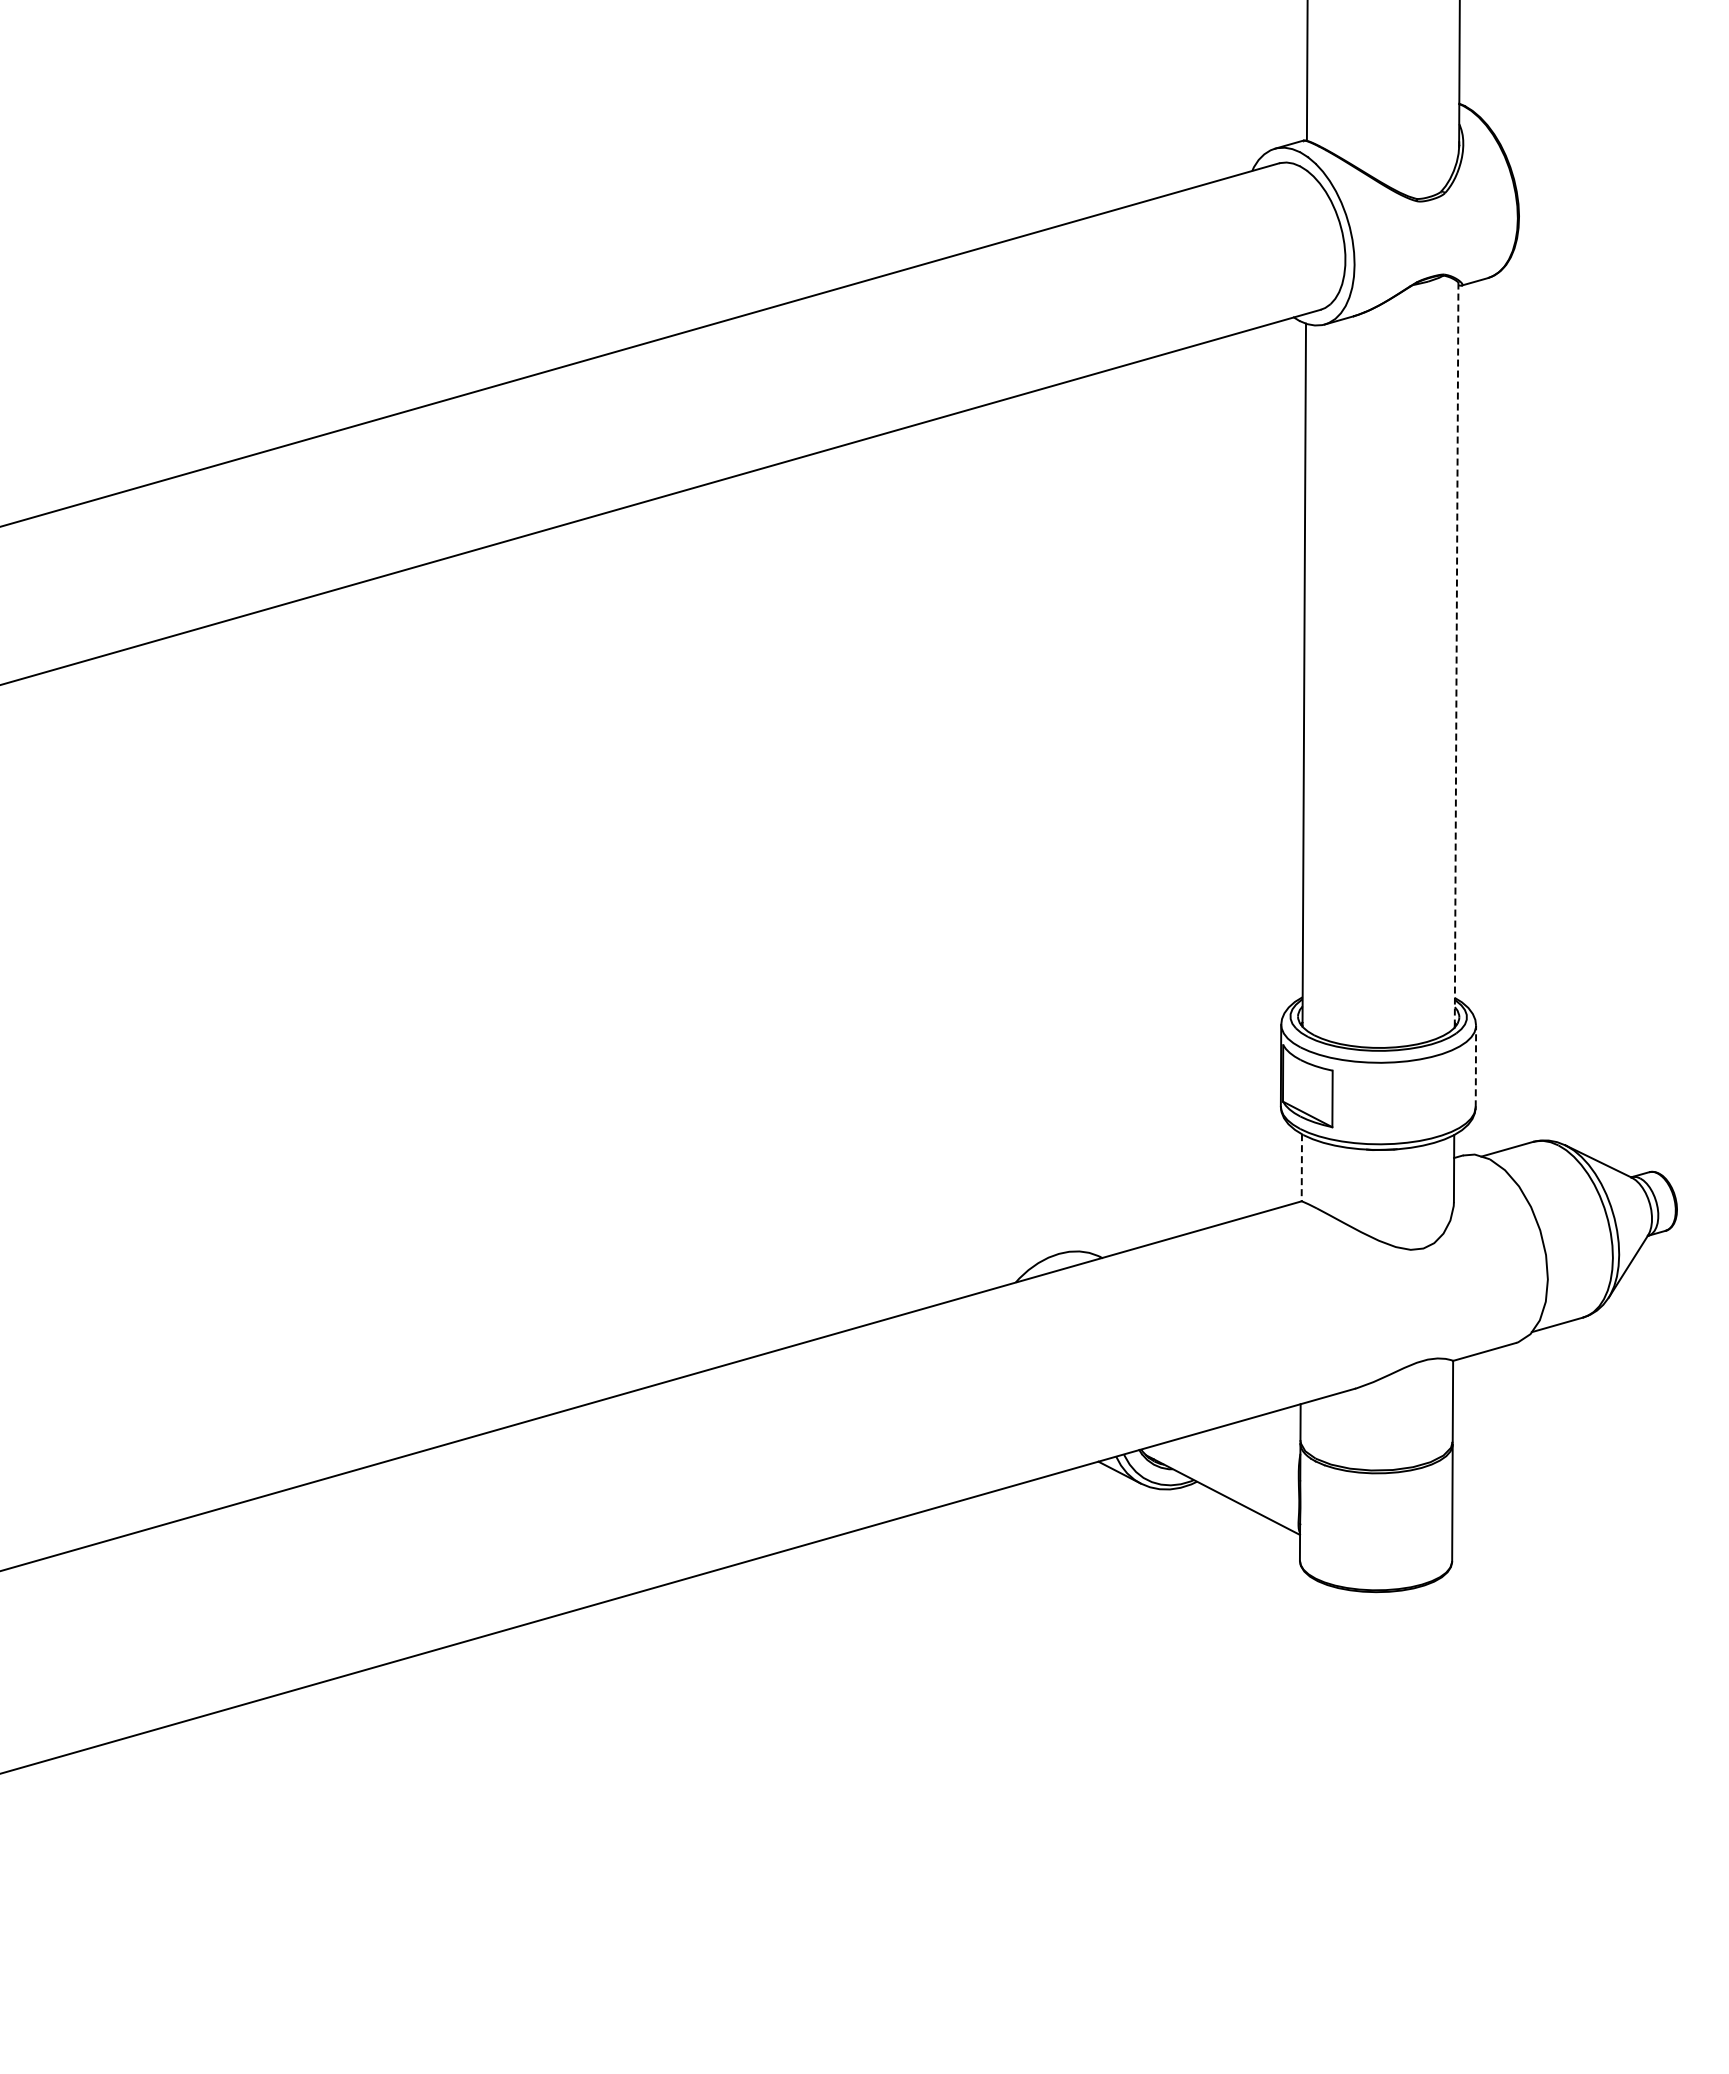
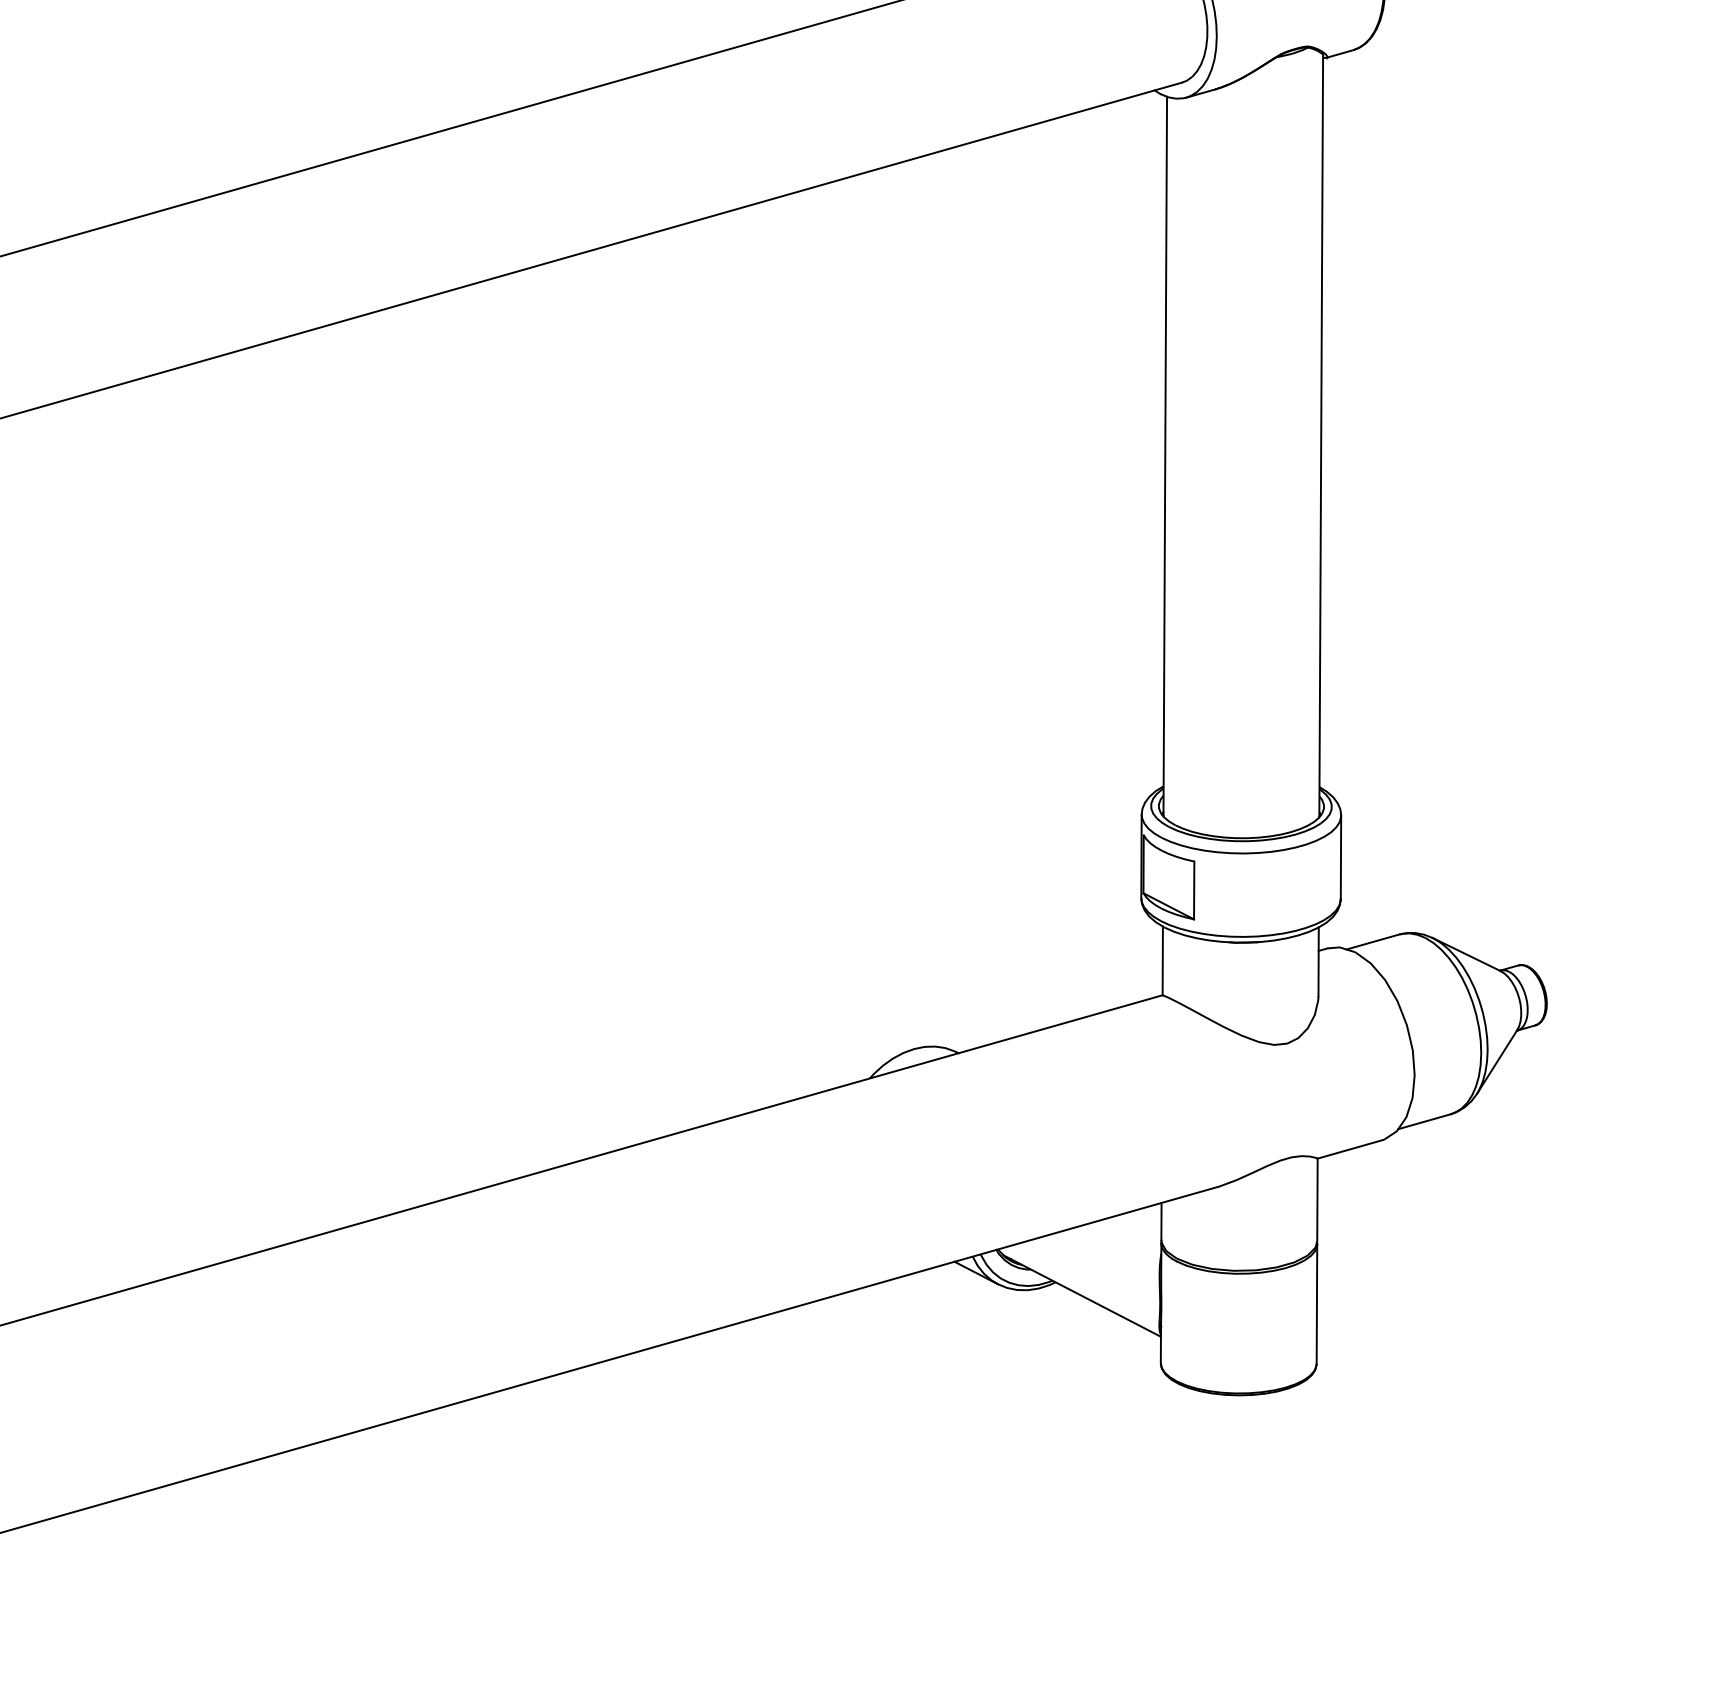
line: (1456, 654) -> (1321, 435), dashed -> solid
line: (1475, 1066) -> (1340, 857), dashed -> solid
line: (1301, 1167) -> (1162, 960), dashed -> solid

